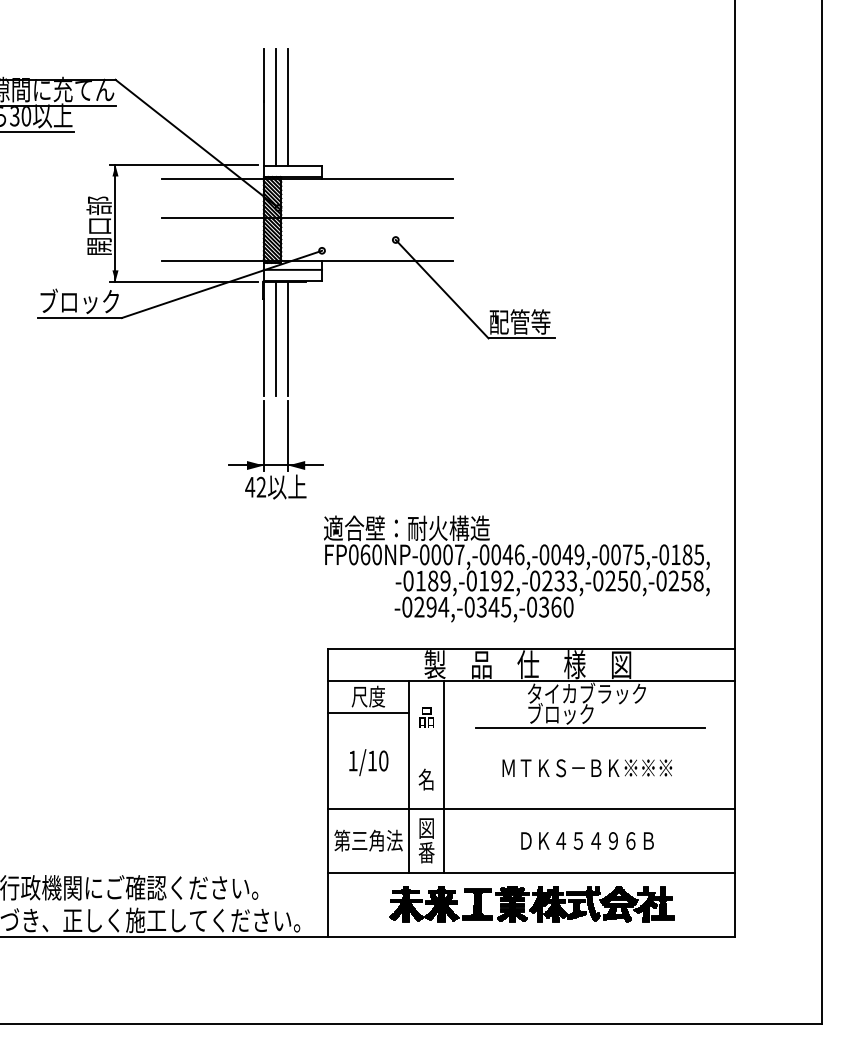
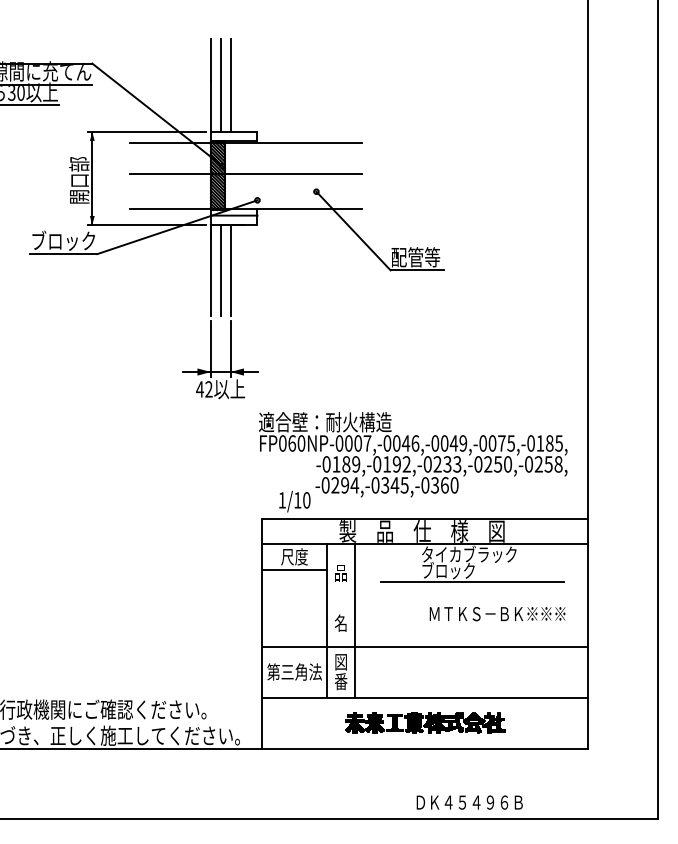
text: (368, 762) -> (294, 501), moved
text: (587, 768) -> (497, 614), moved
text: (587, 840) -> (469, 802), moved
part: (531, 904) -> (424, 723), size x0.7

